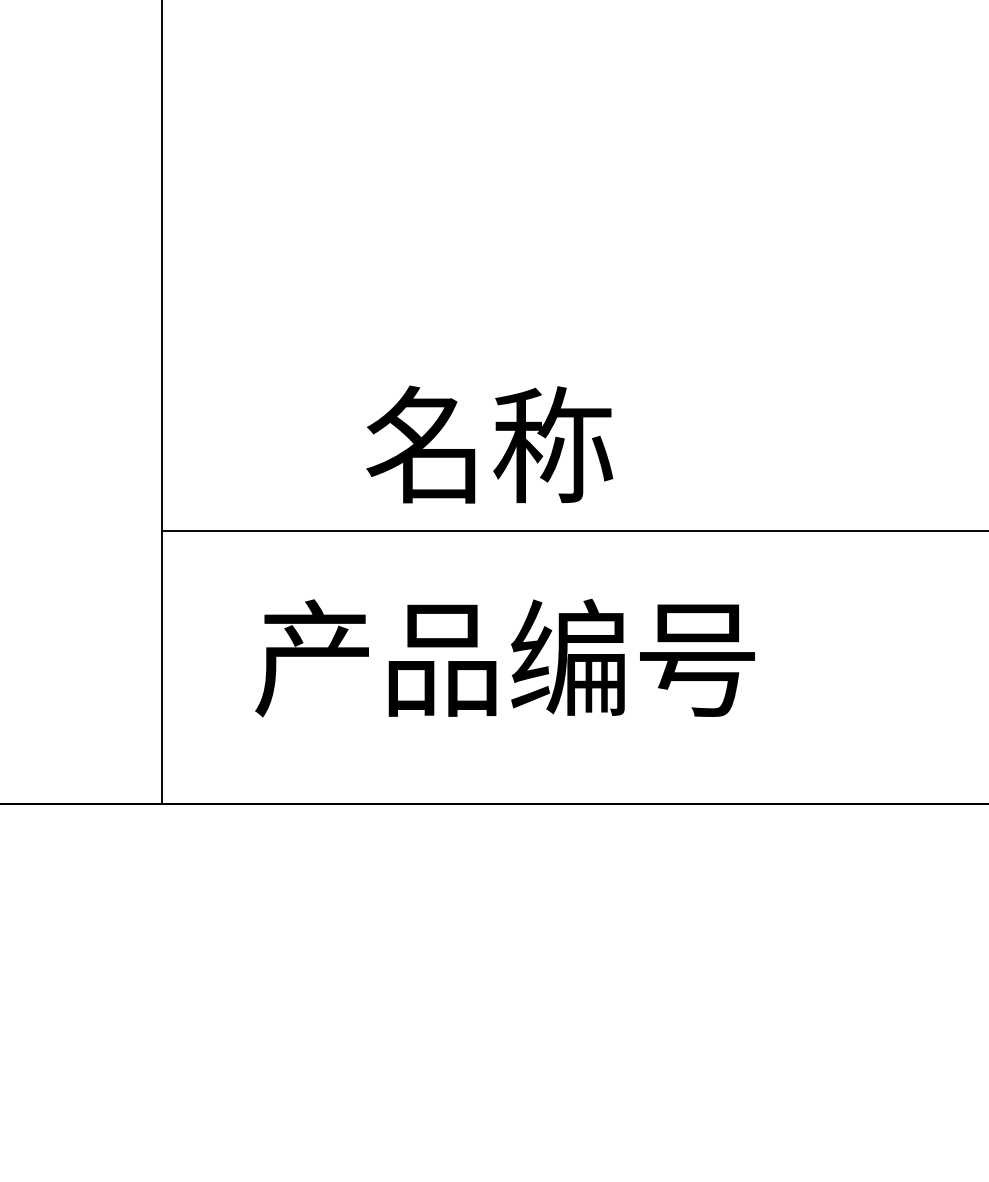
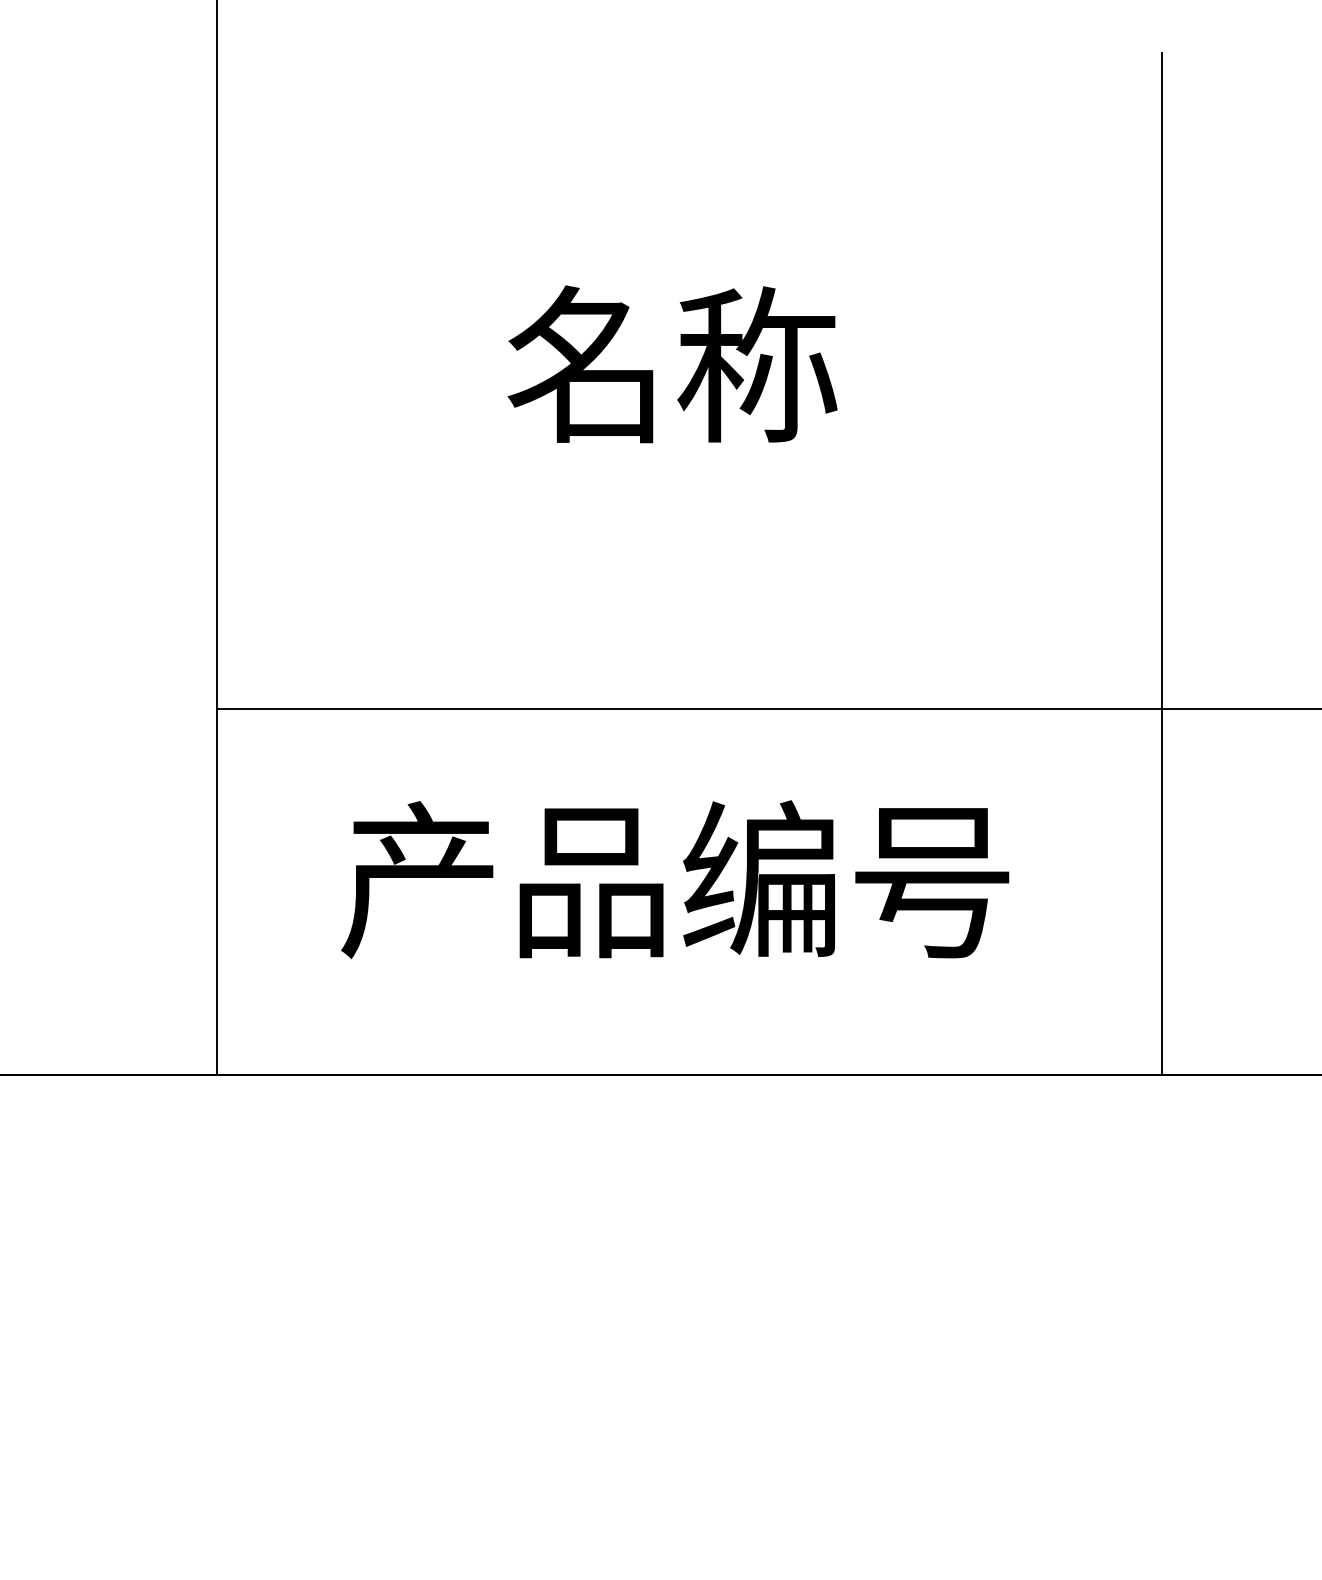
line: (869, 421) -> (1162, 563), added
text: (489, 444) -> (672, 364), moved

